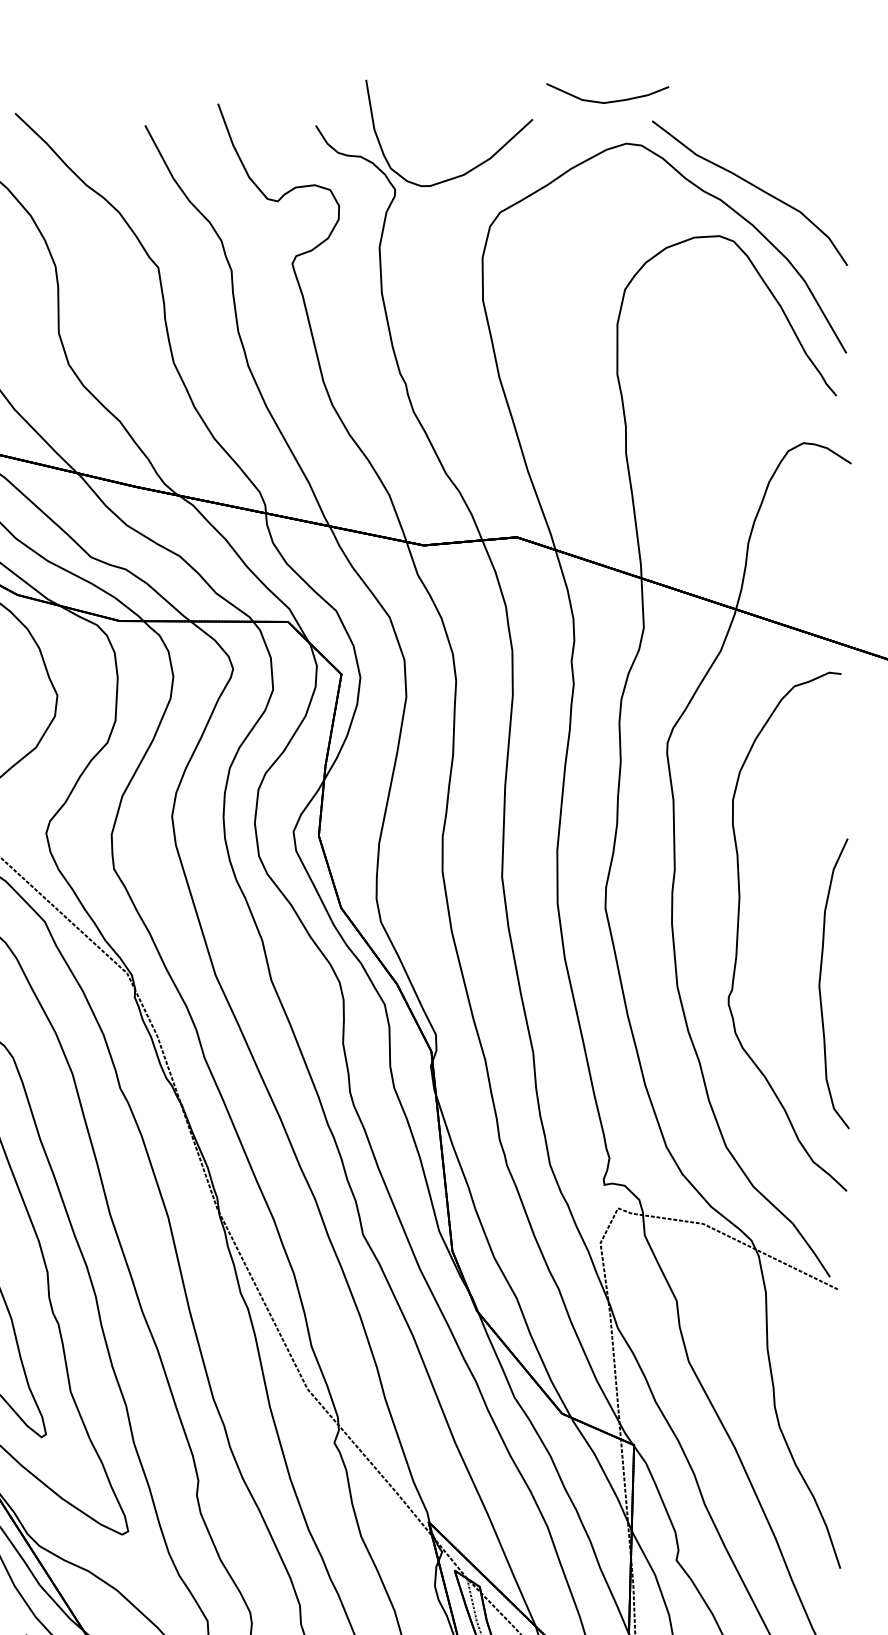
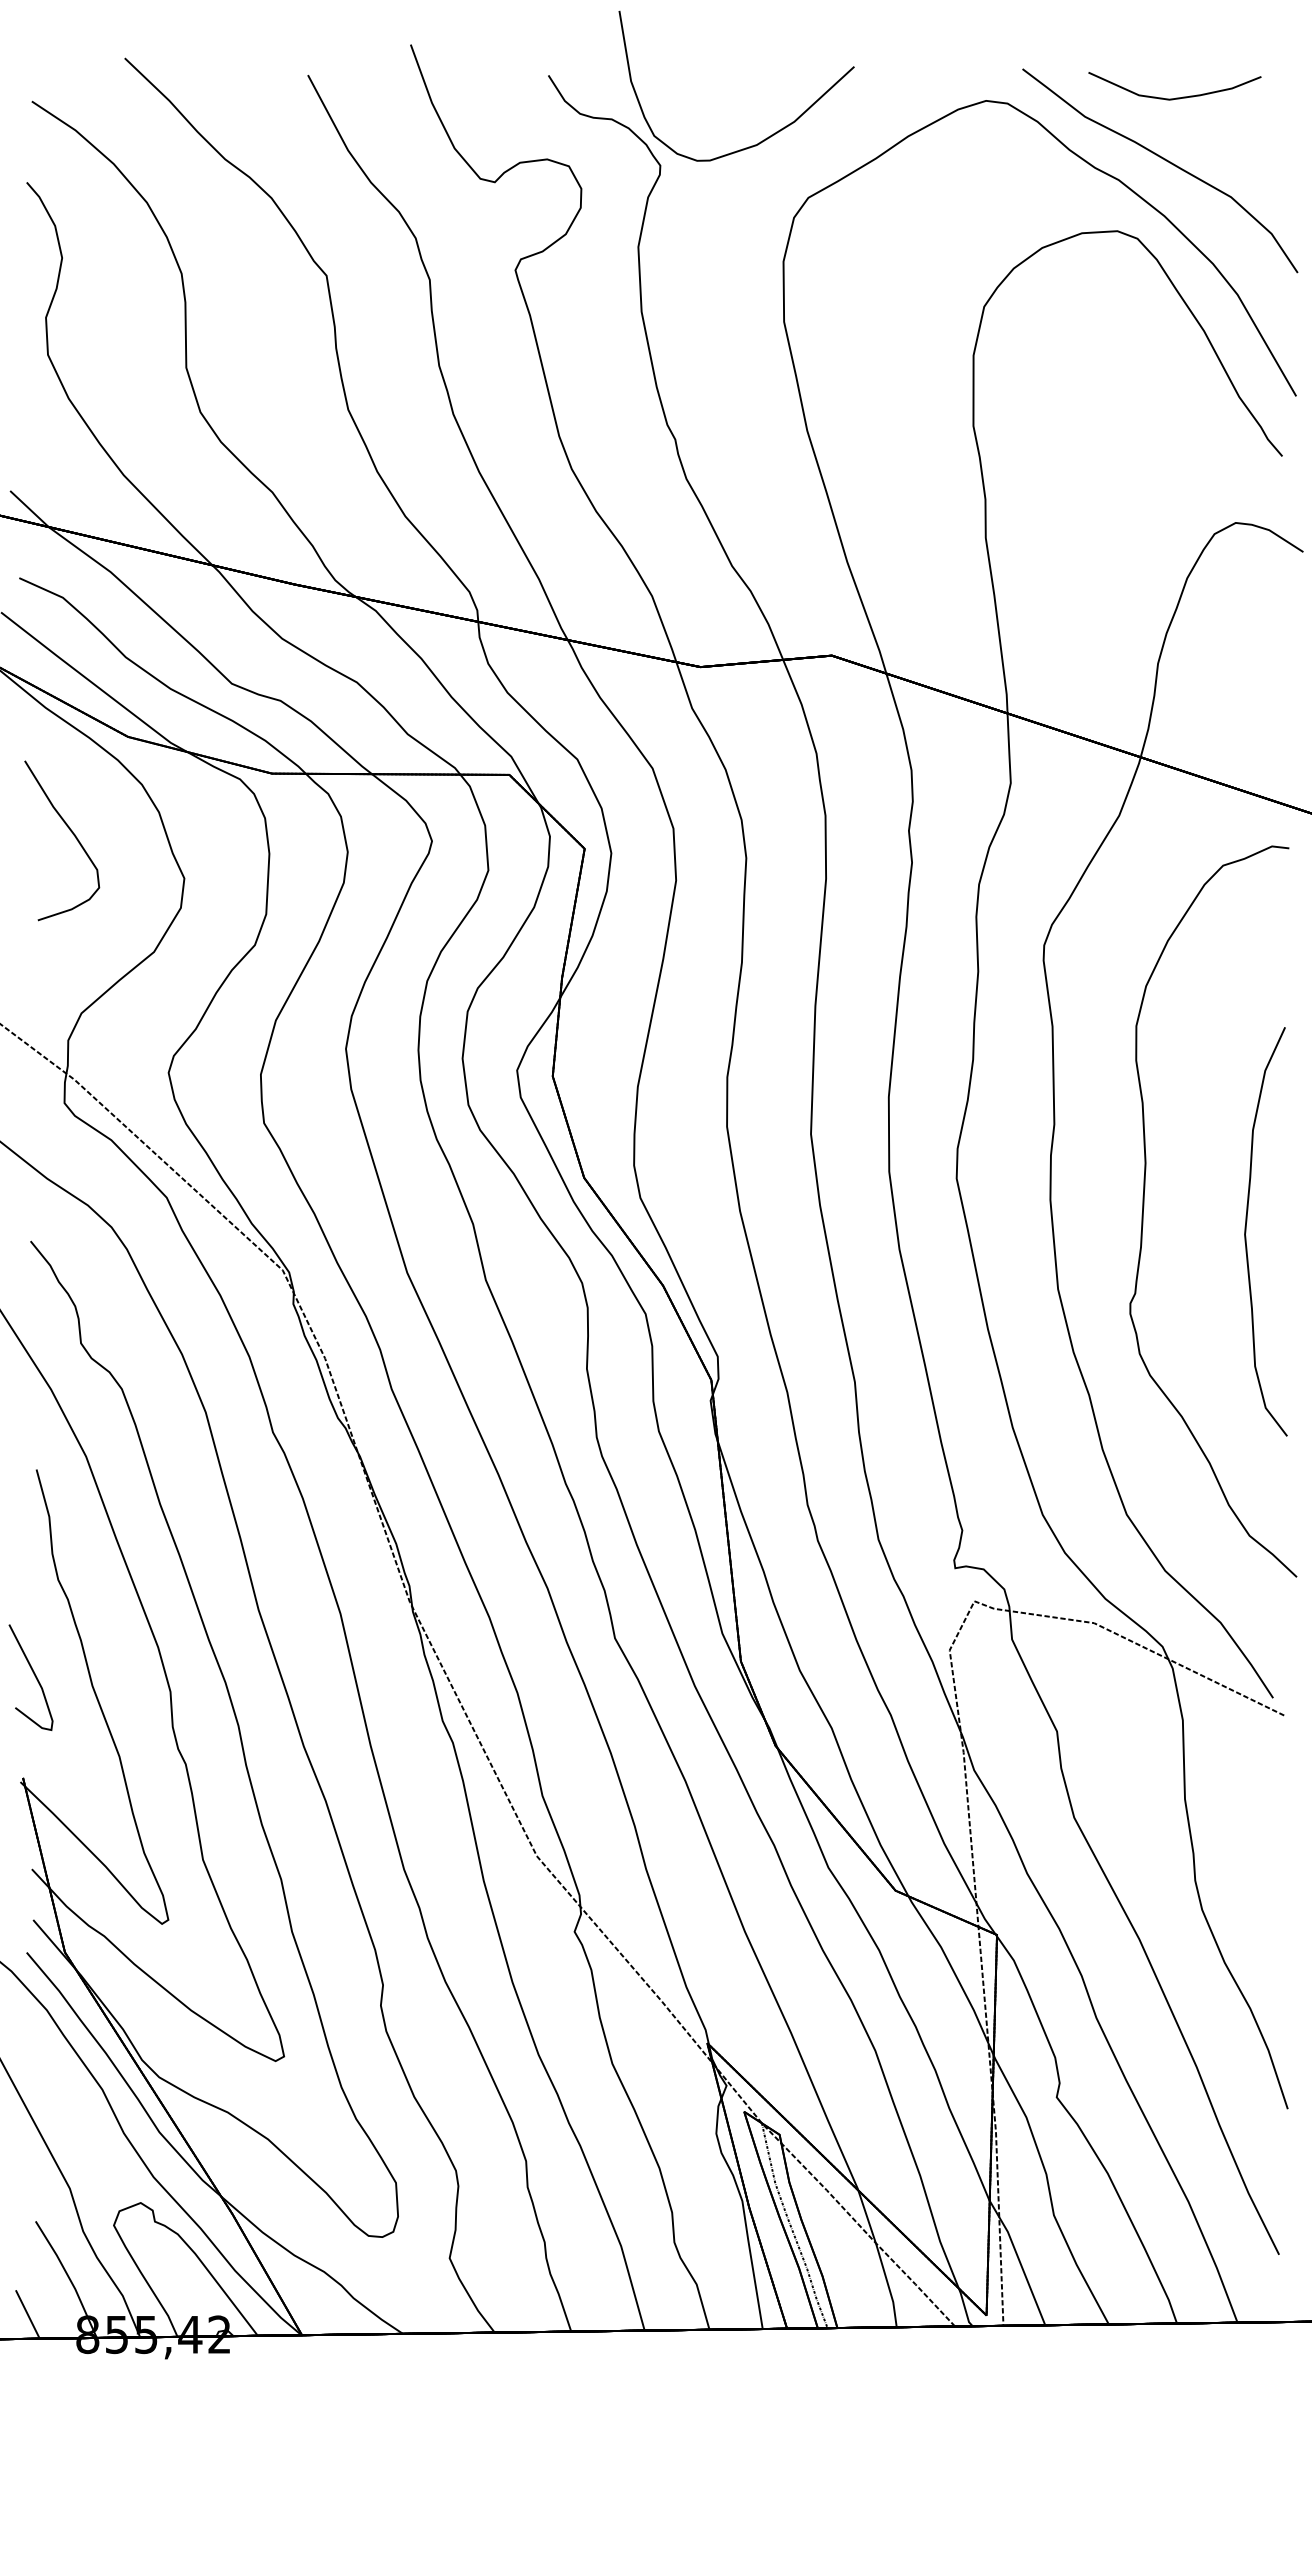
curve: (608, 101) -> (1176, 97), moved
curve: (820, 983) -> (1246, 1231), moved

